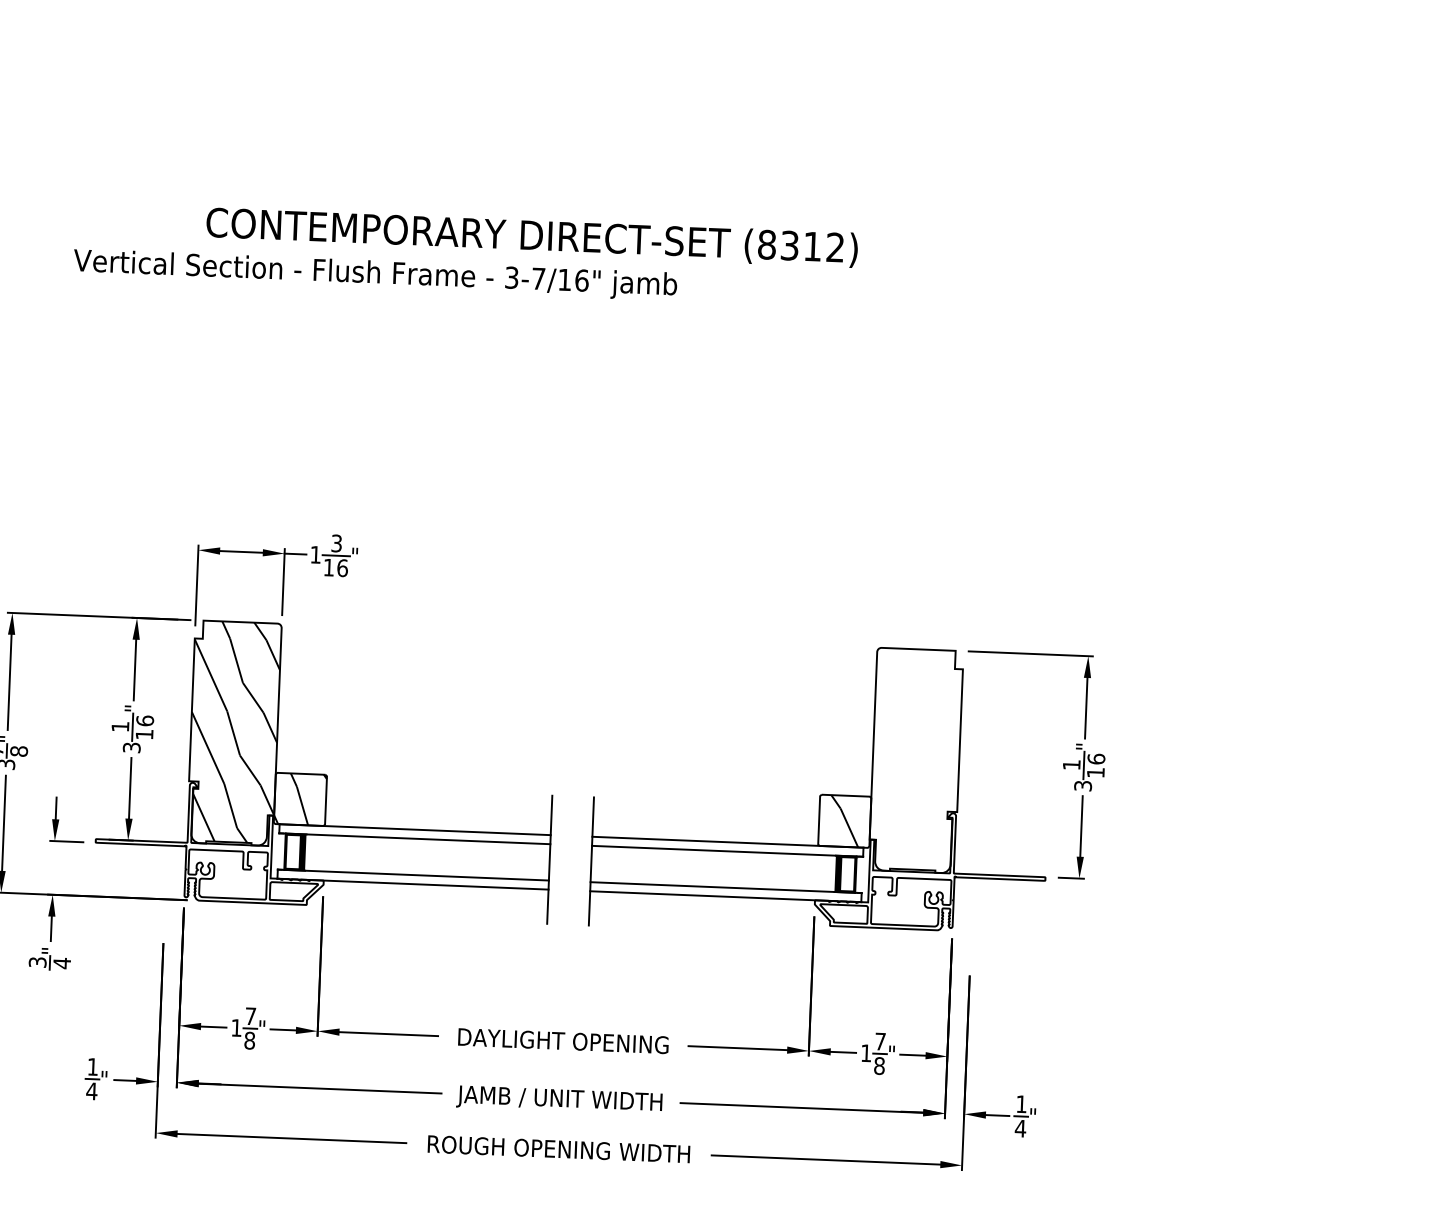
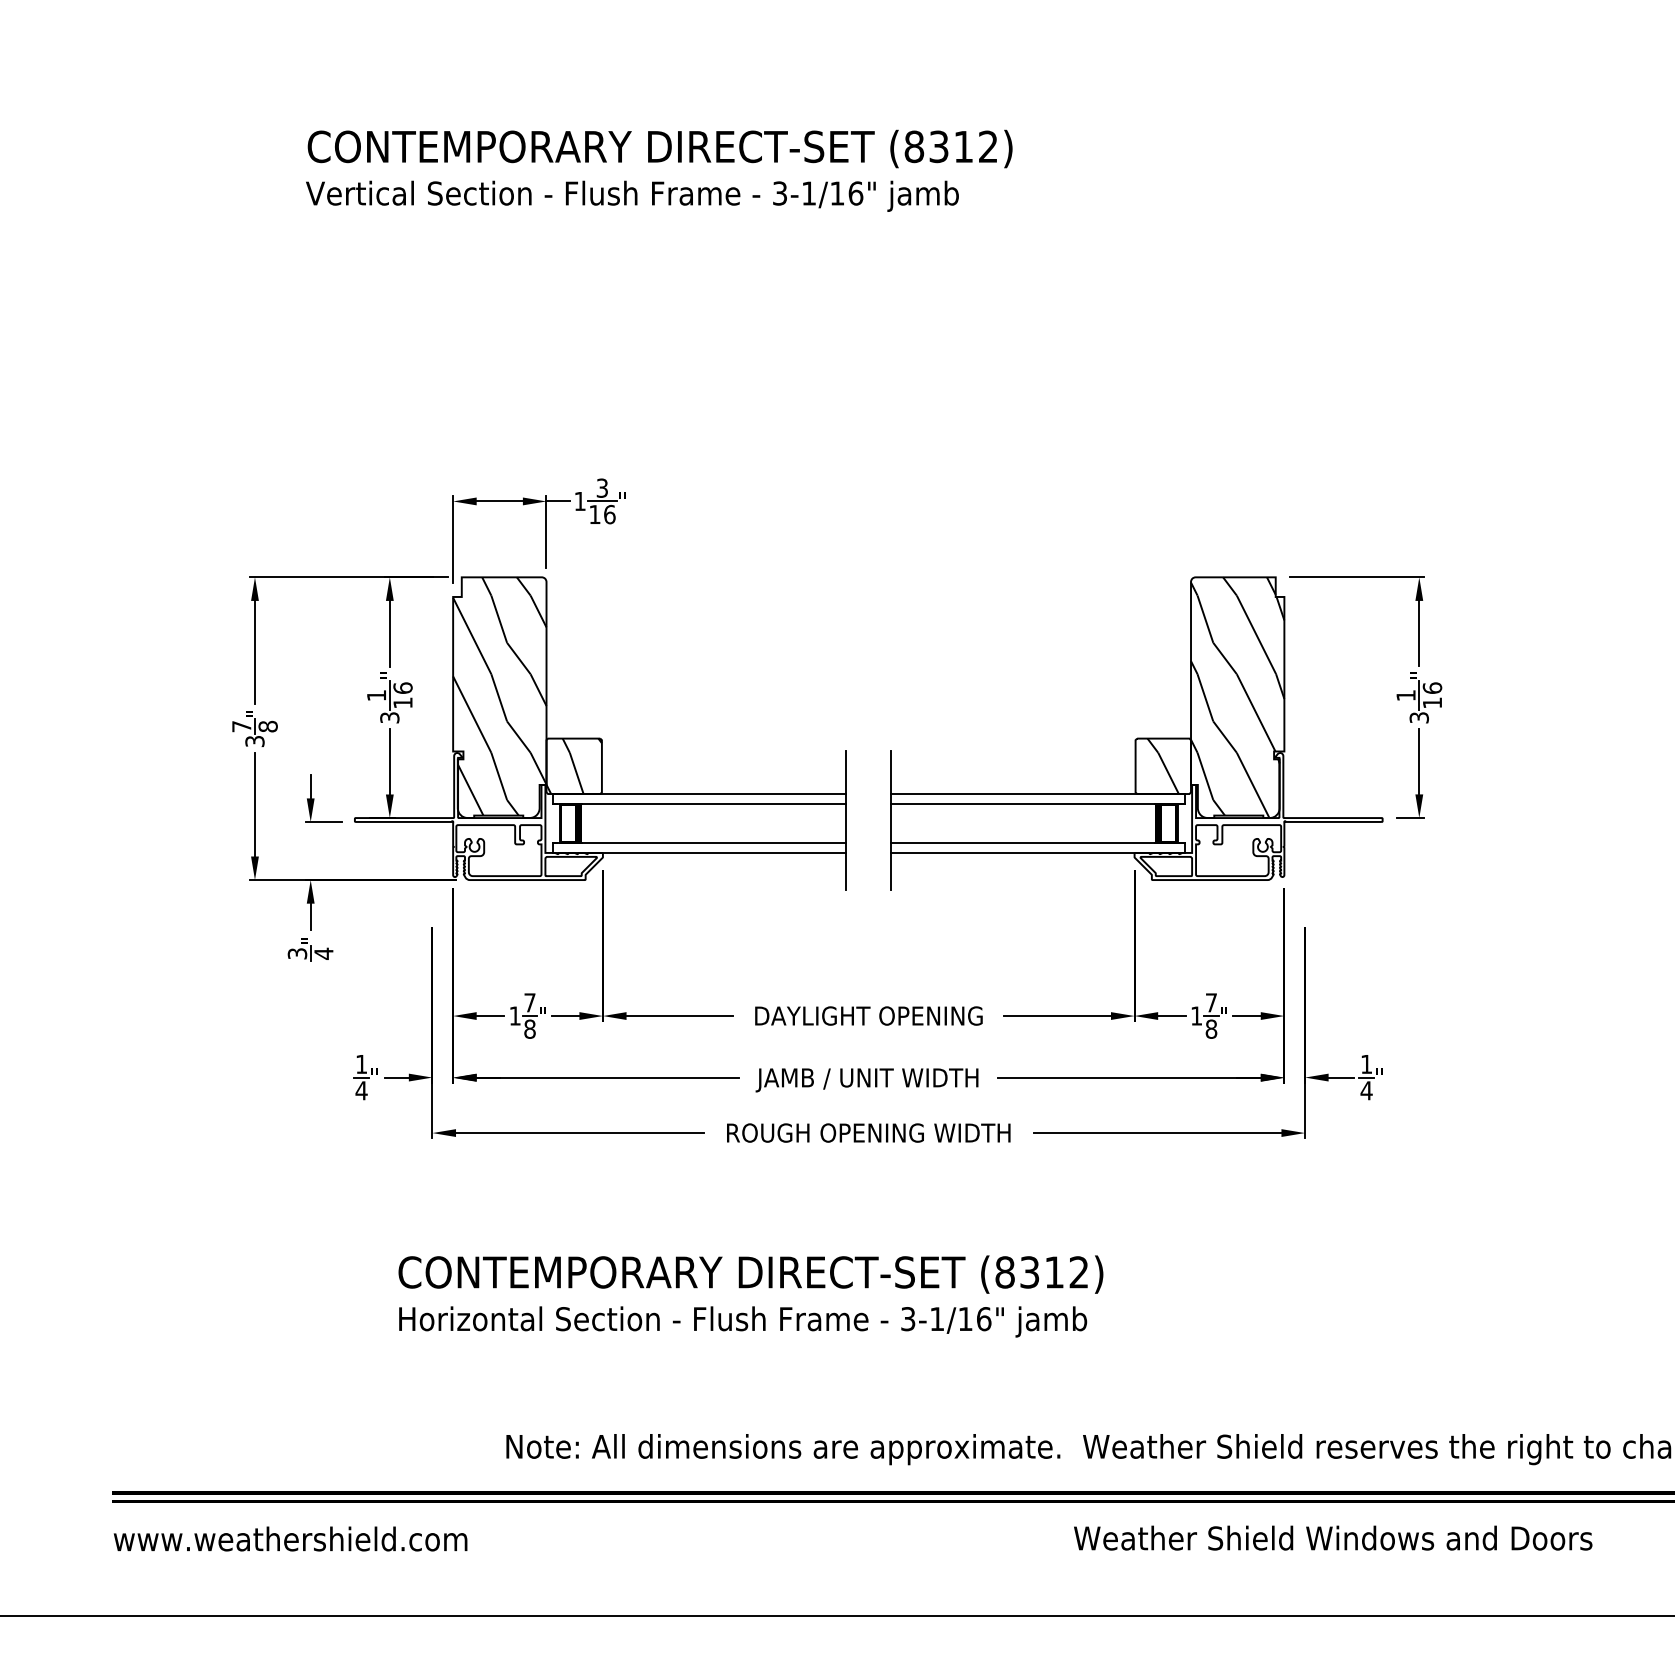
text: (531, 236) -> (659, 148), moved
text: (538, 278) -> (808, 193), 3-7/16" -> 3-1/16"
hatch: (915, 760) -> (1237, 697), added

